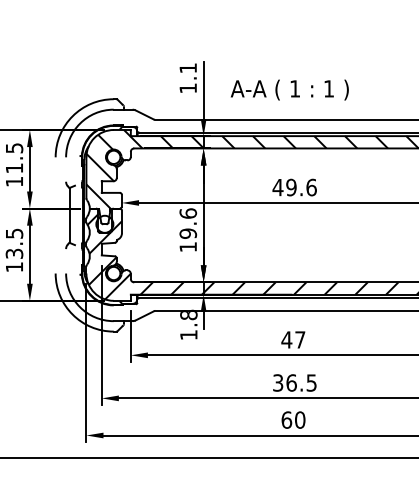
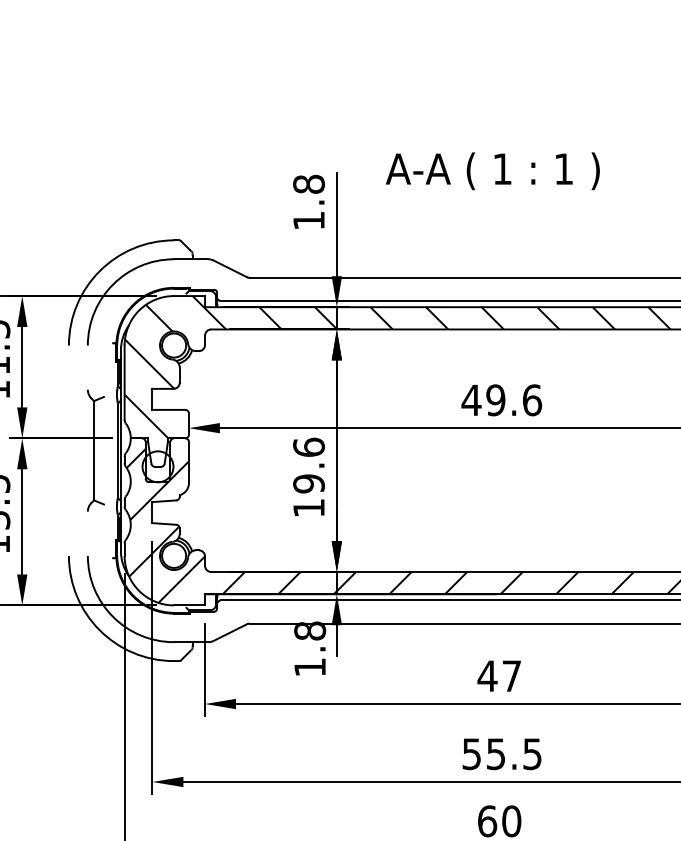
text: (188, 68) -> (309, 184), 1.1 -> 1.8
text: (289, 89) -> (492, 170), moved
text: (284, 382) -> (483, 753), 36.5 -> 55.5

